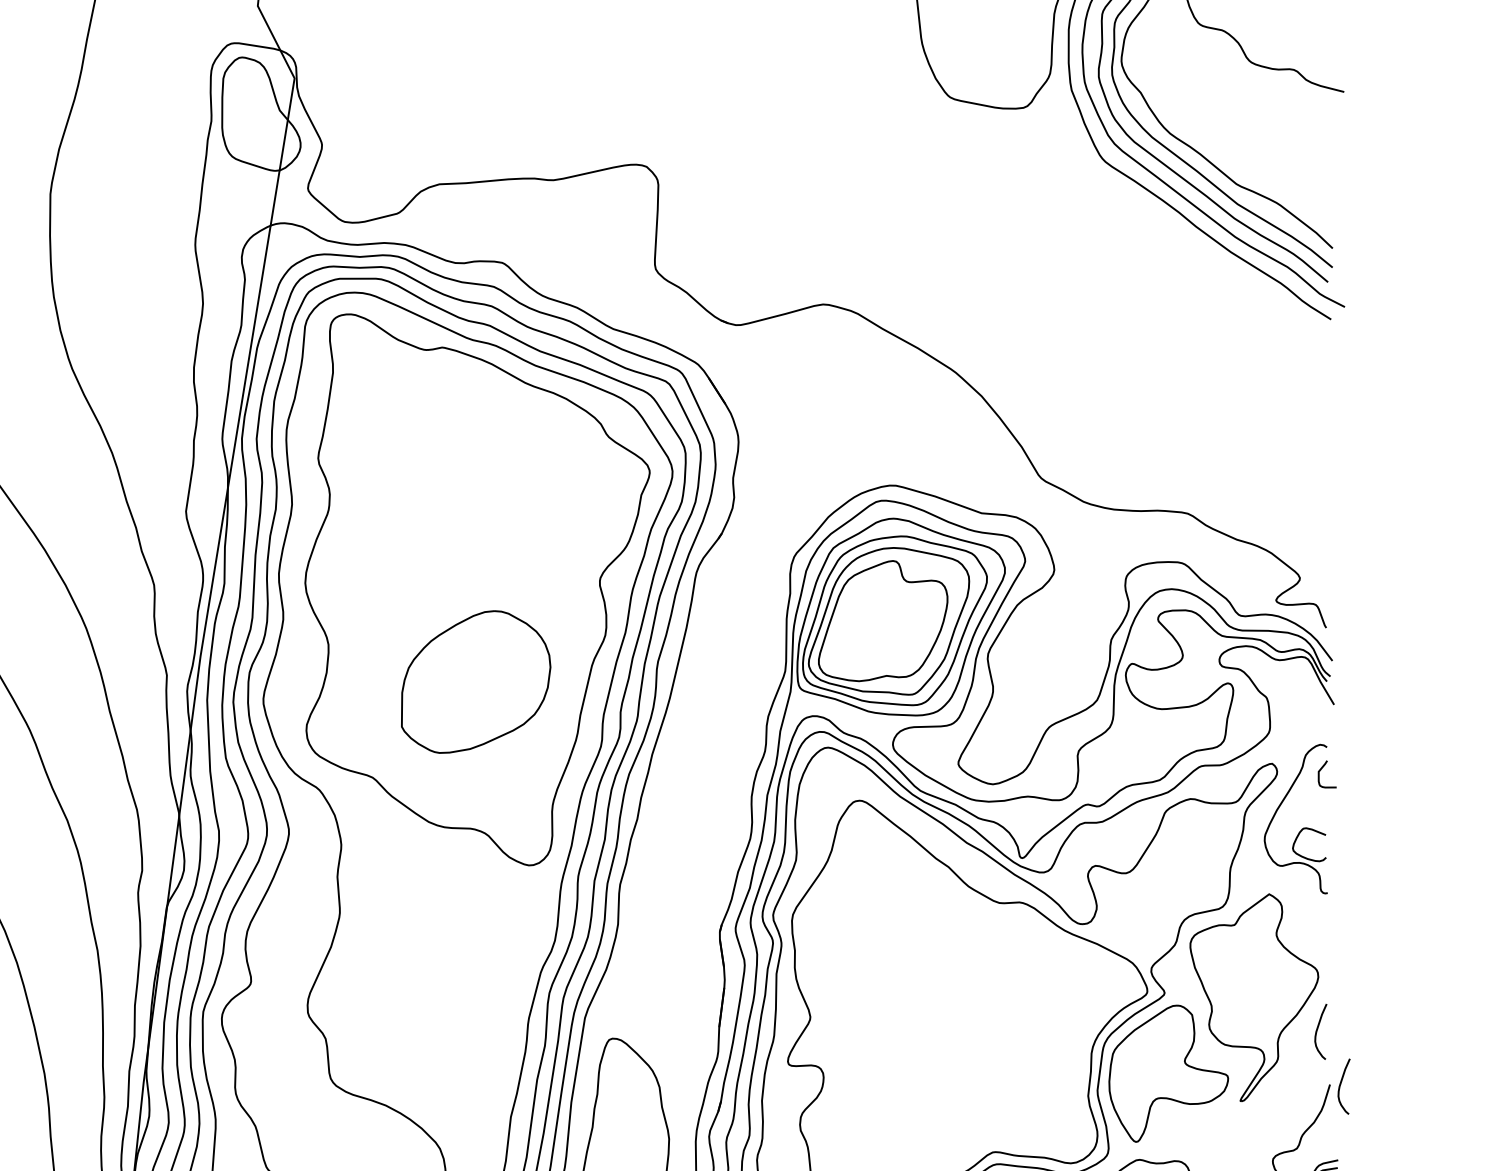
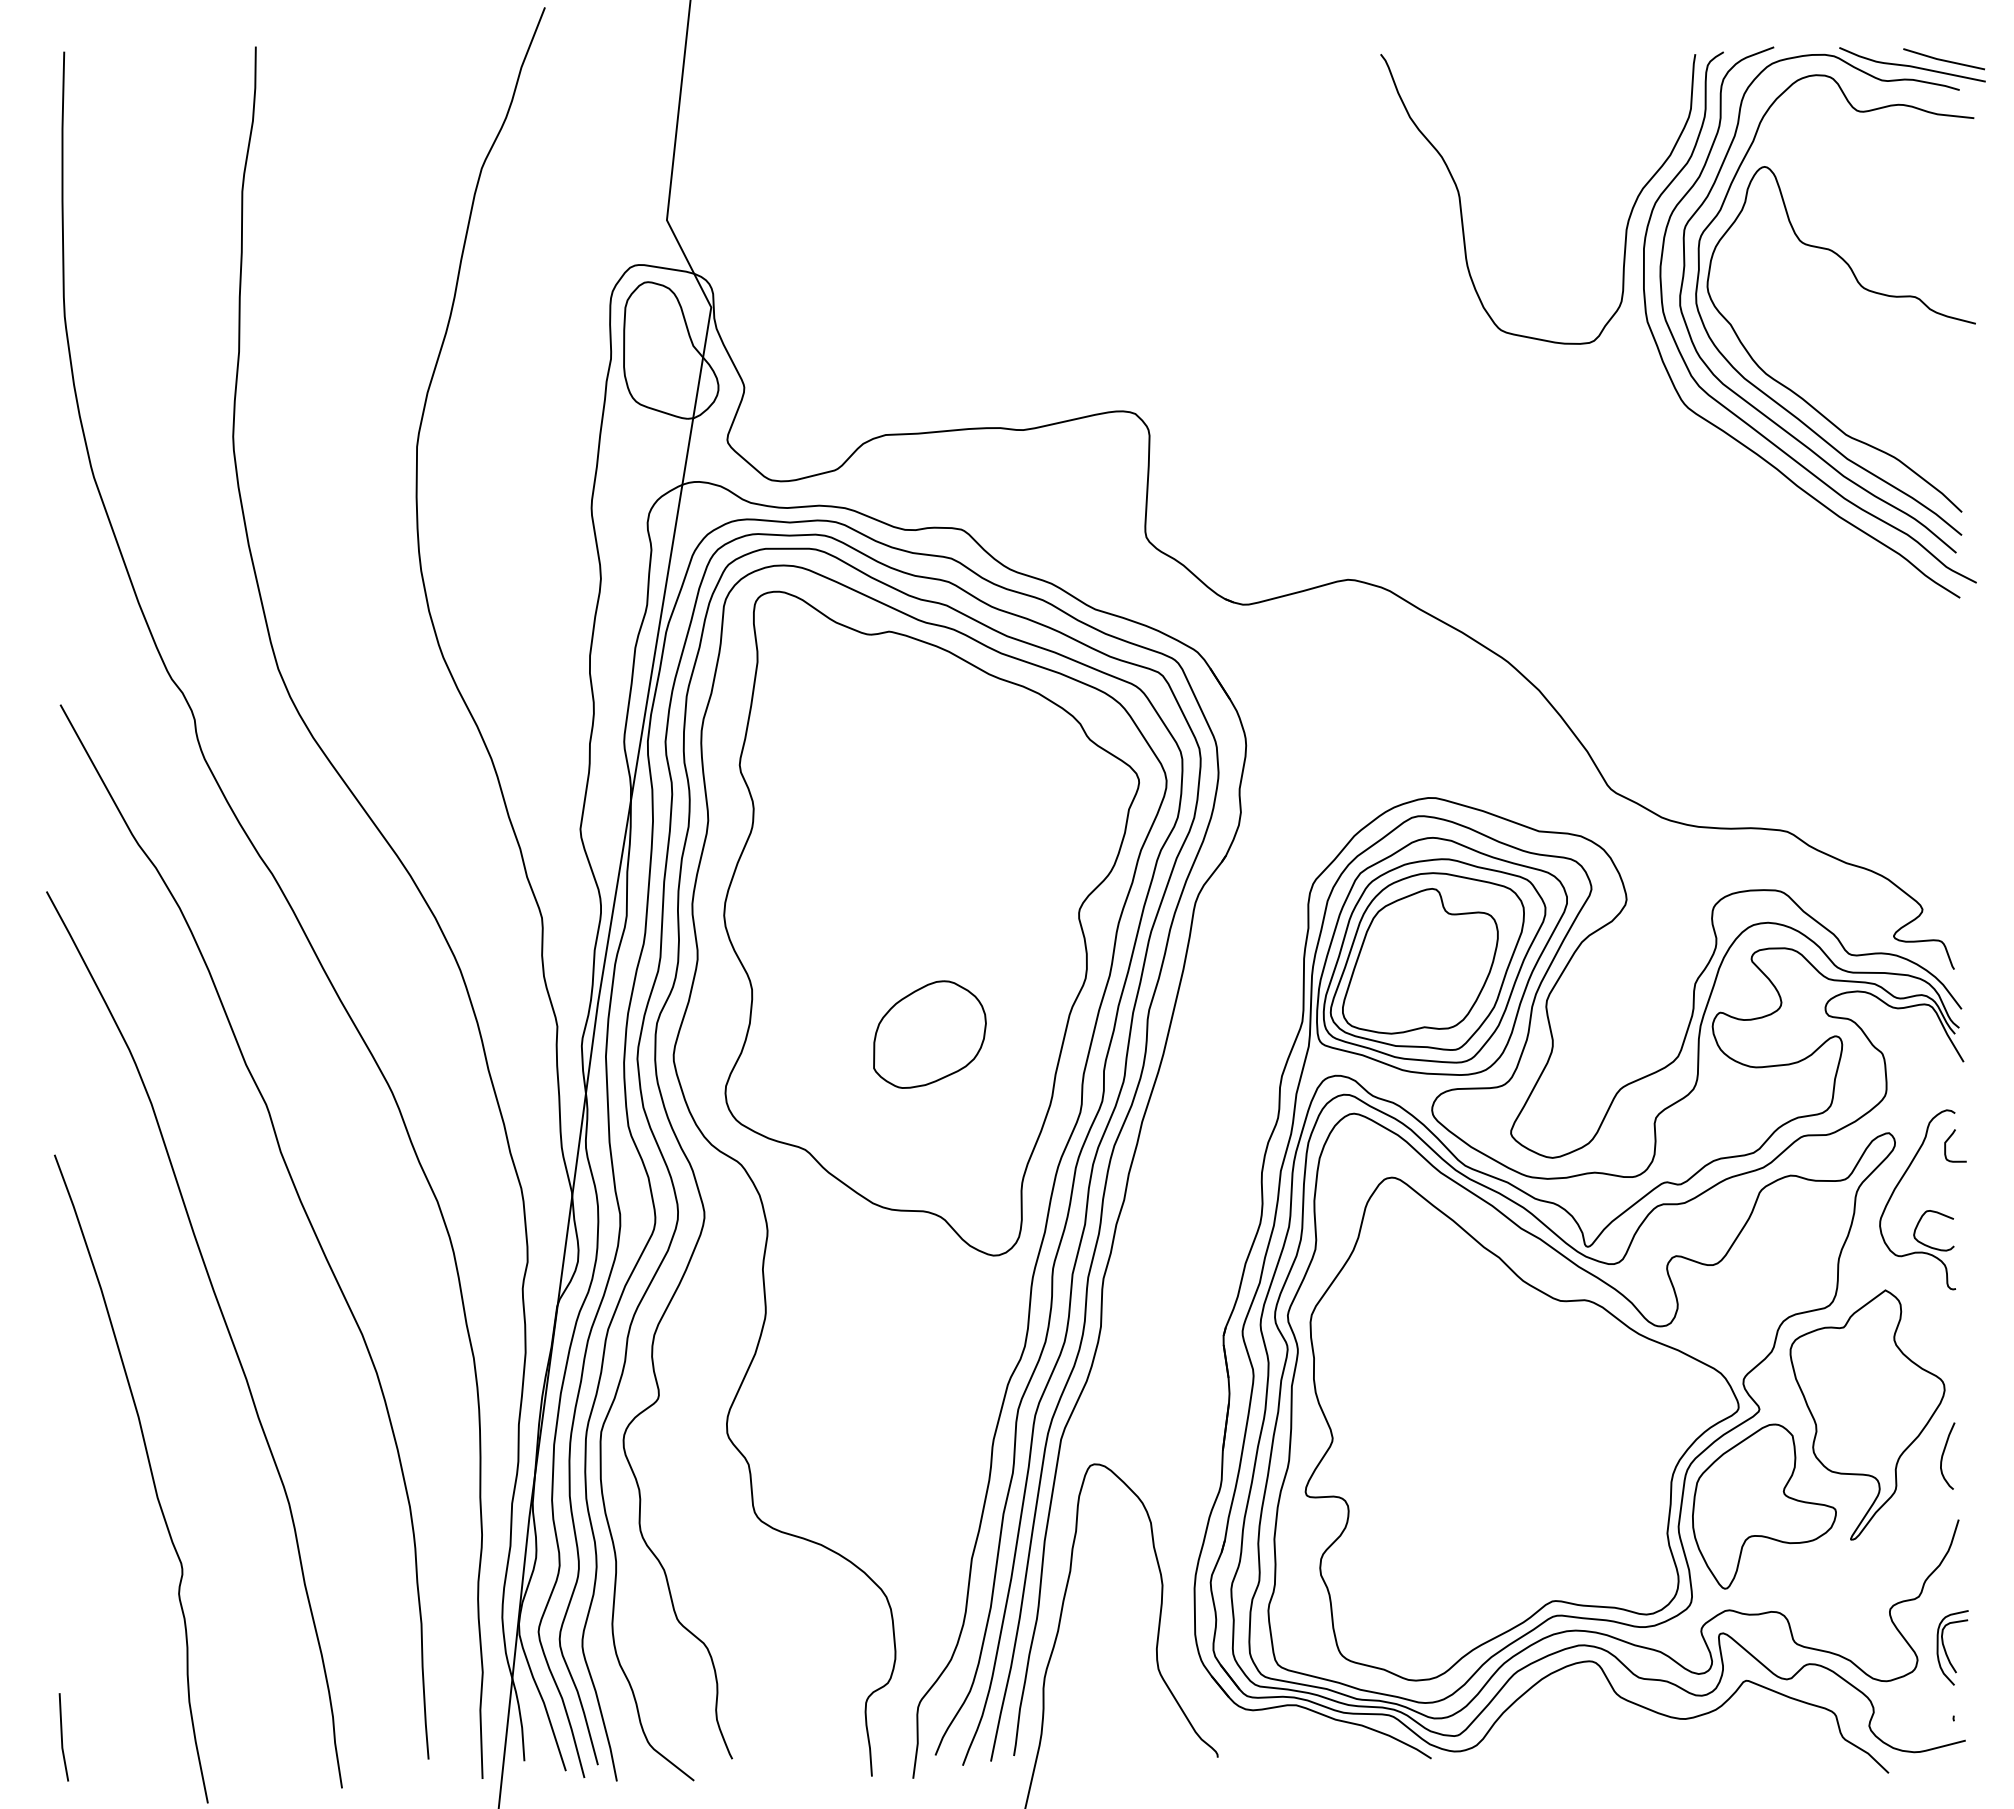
part: (475, 681) -> (929, 1034), size x0.62
curve: (1341, 1084) -> (1972, 1519), removed

